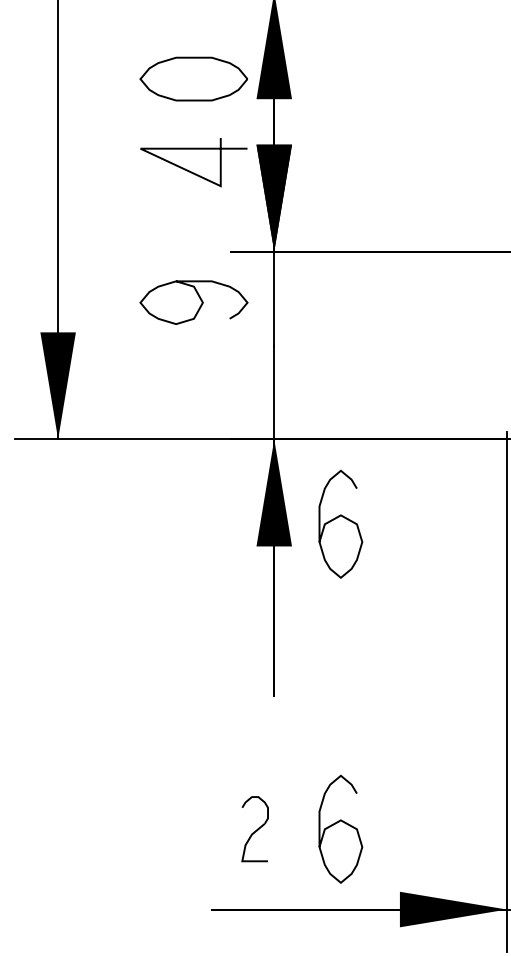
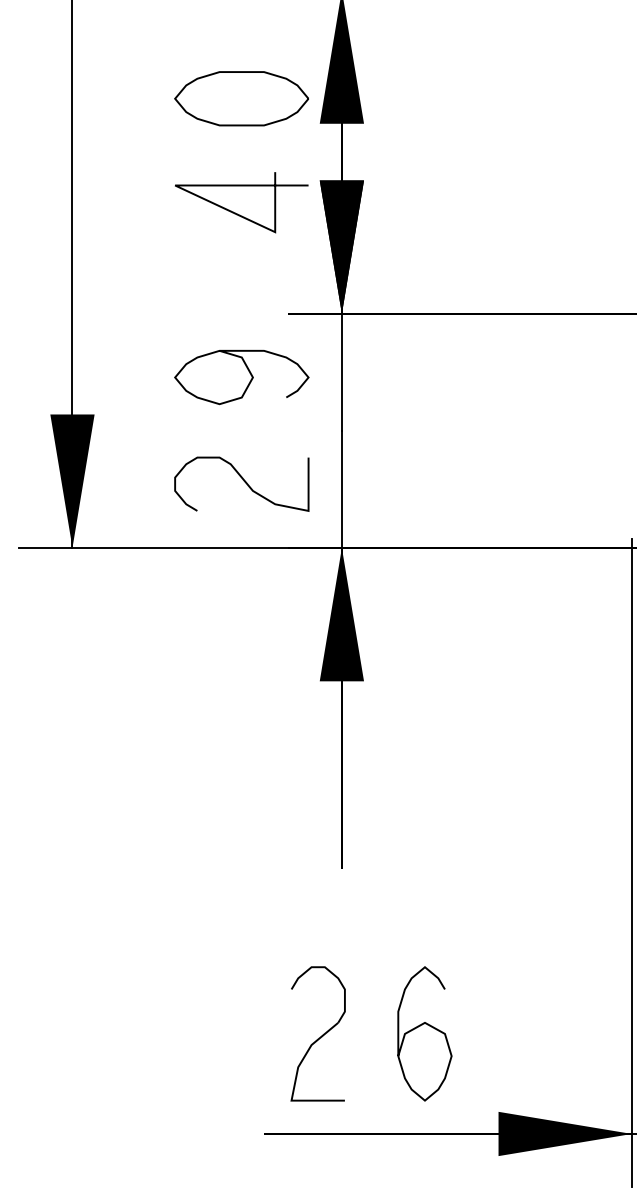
curve: (195, 386) -> (243, 481), added
curve: (337, 518) -> (420, 646), removed
part: (254, 828) -> (317, 1032), size x1.67

